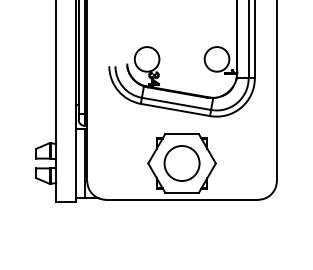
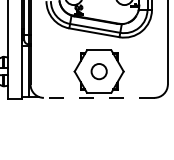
circle: (181, 163) -> (98, 71), size x0.6
line: (181, 199) -> (98, 97), solid -> dashed

